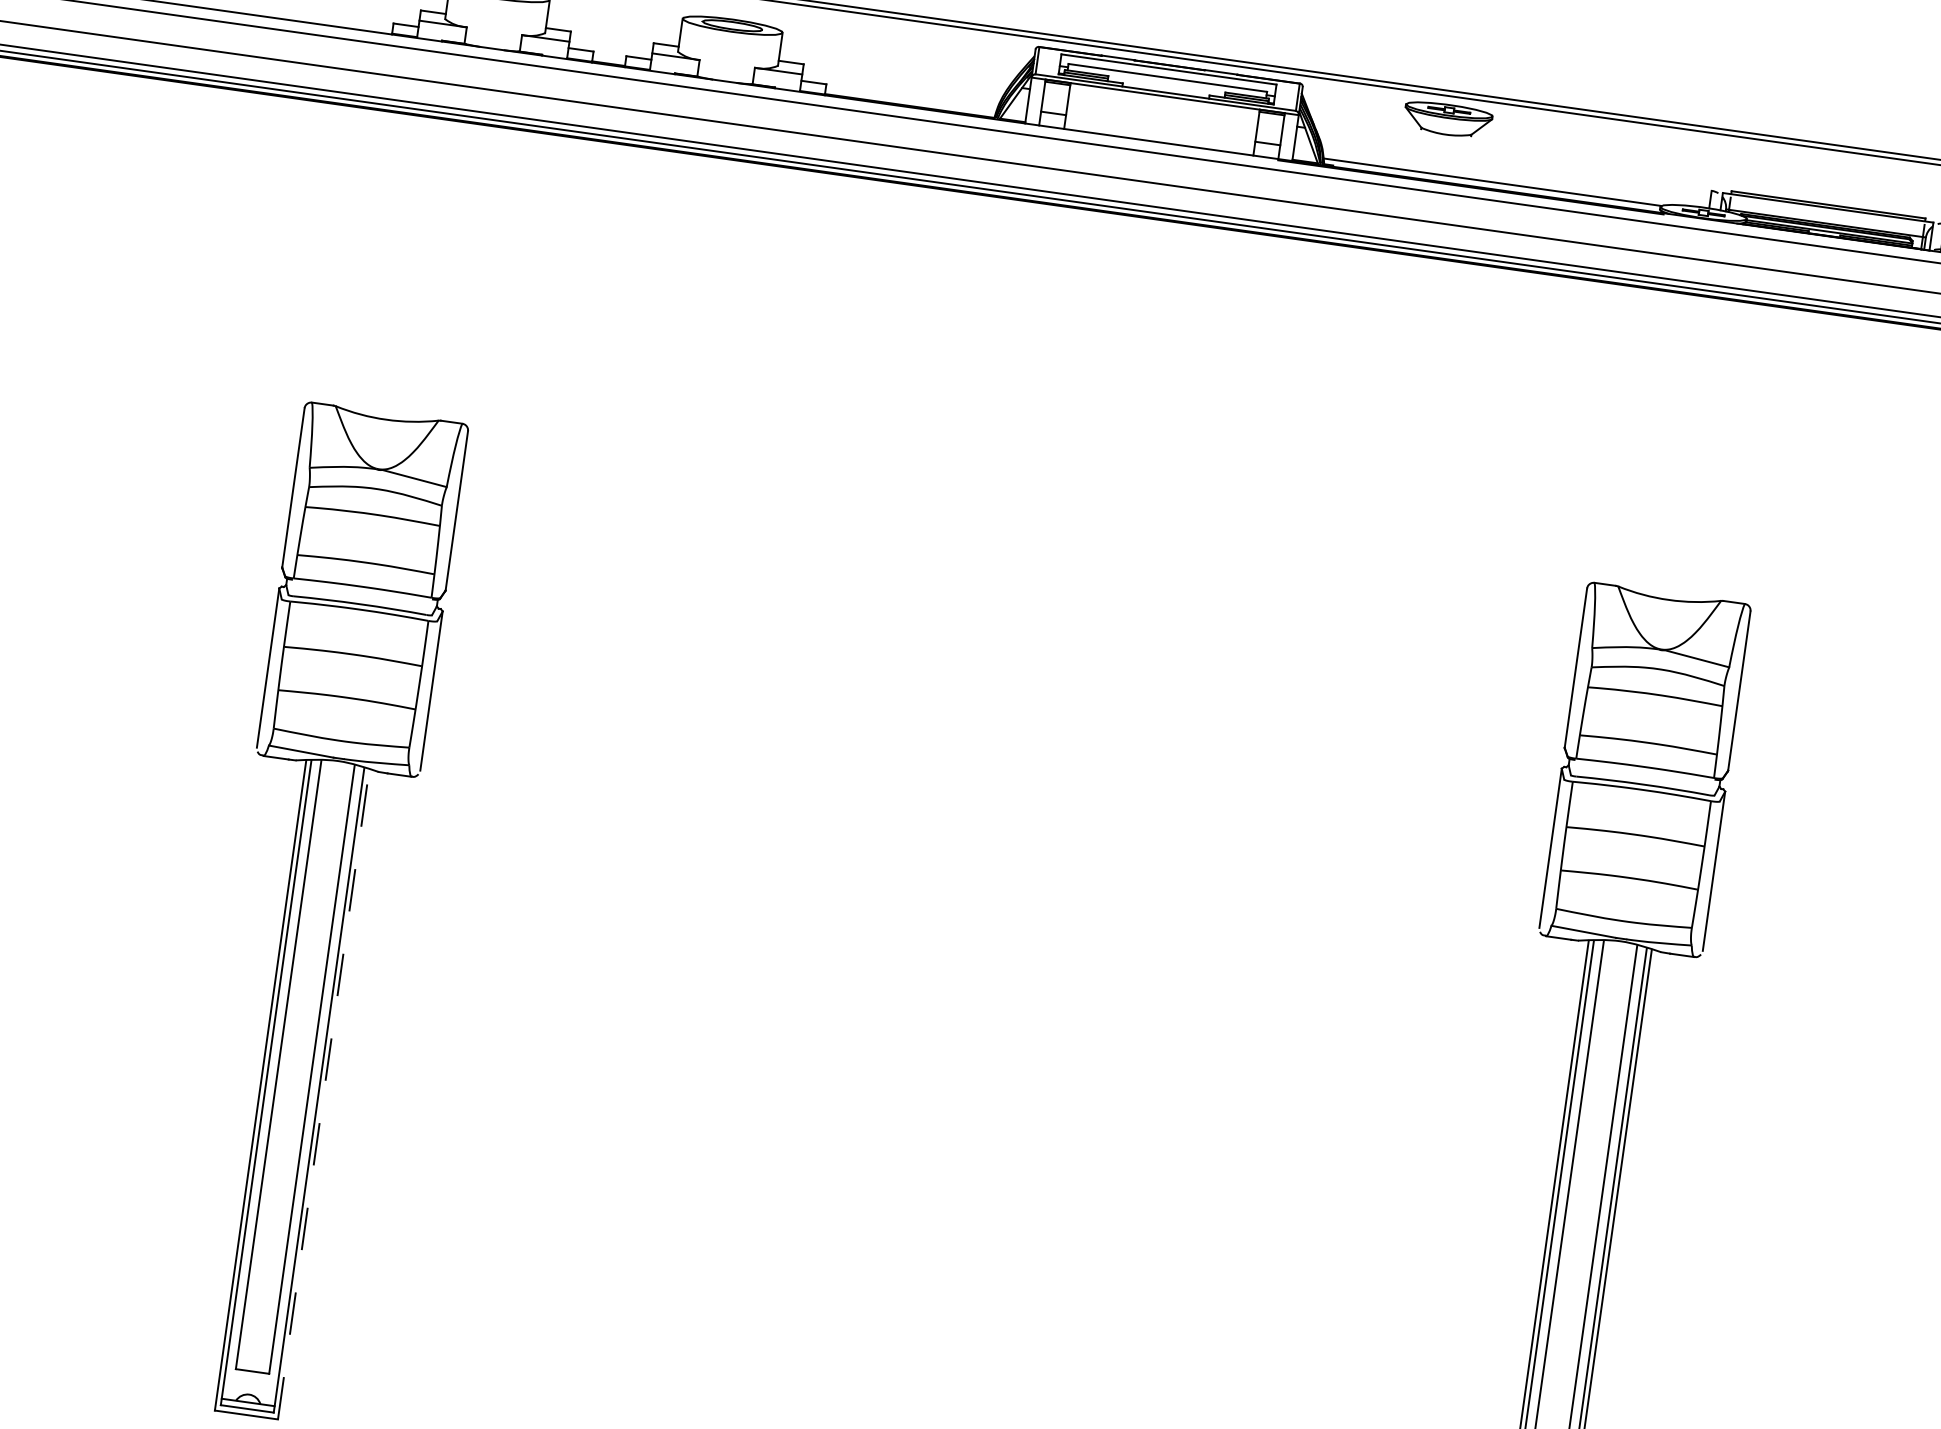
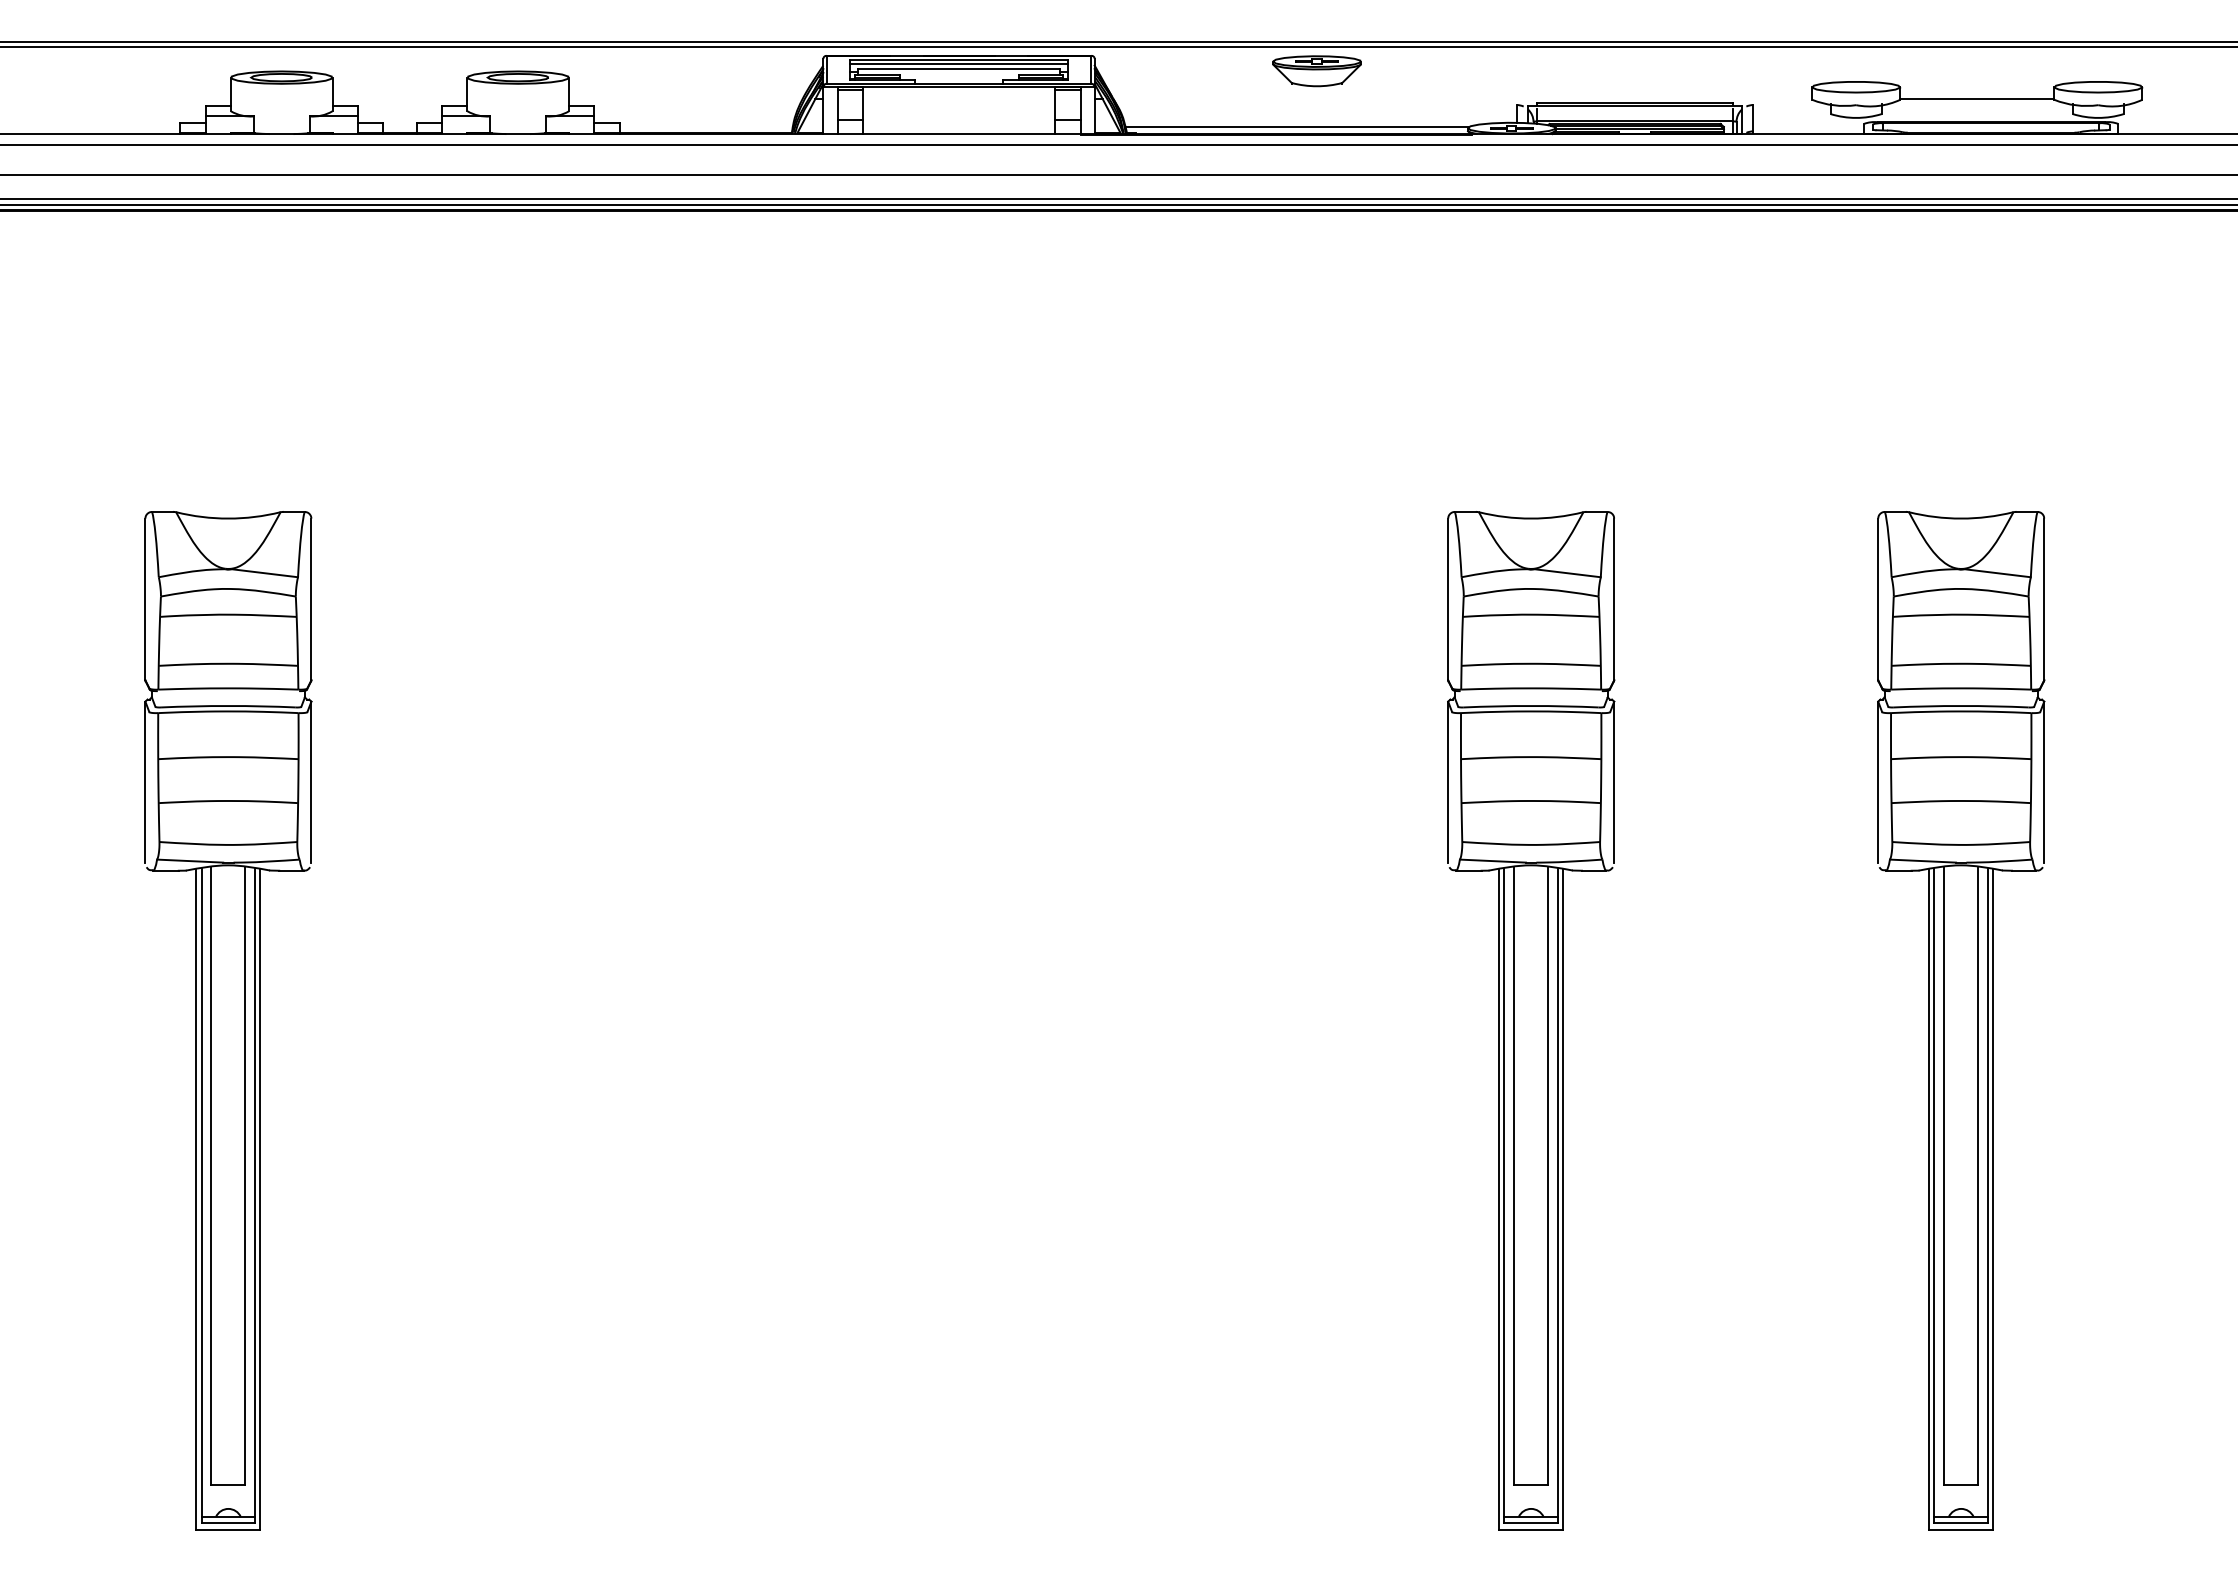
line: (1168, 72) -> (958, 63), added
part: (1447, 120) -> (1316, 71), moved
line: (323, 1093) -> (260, 1198), dashed -> solid

